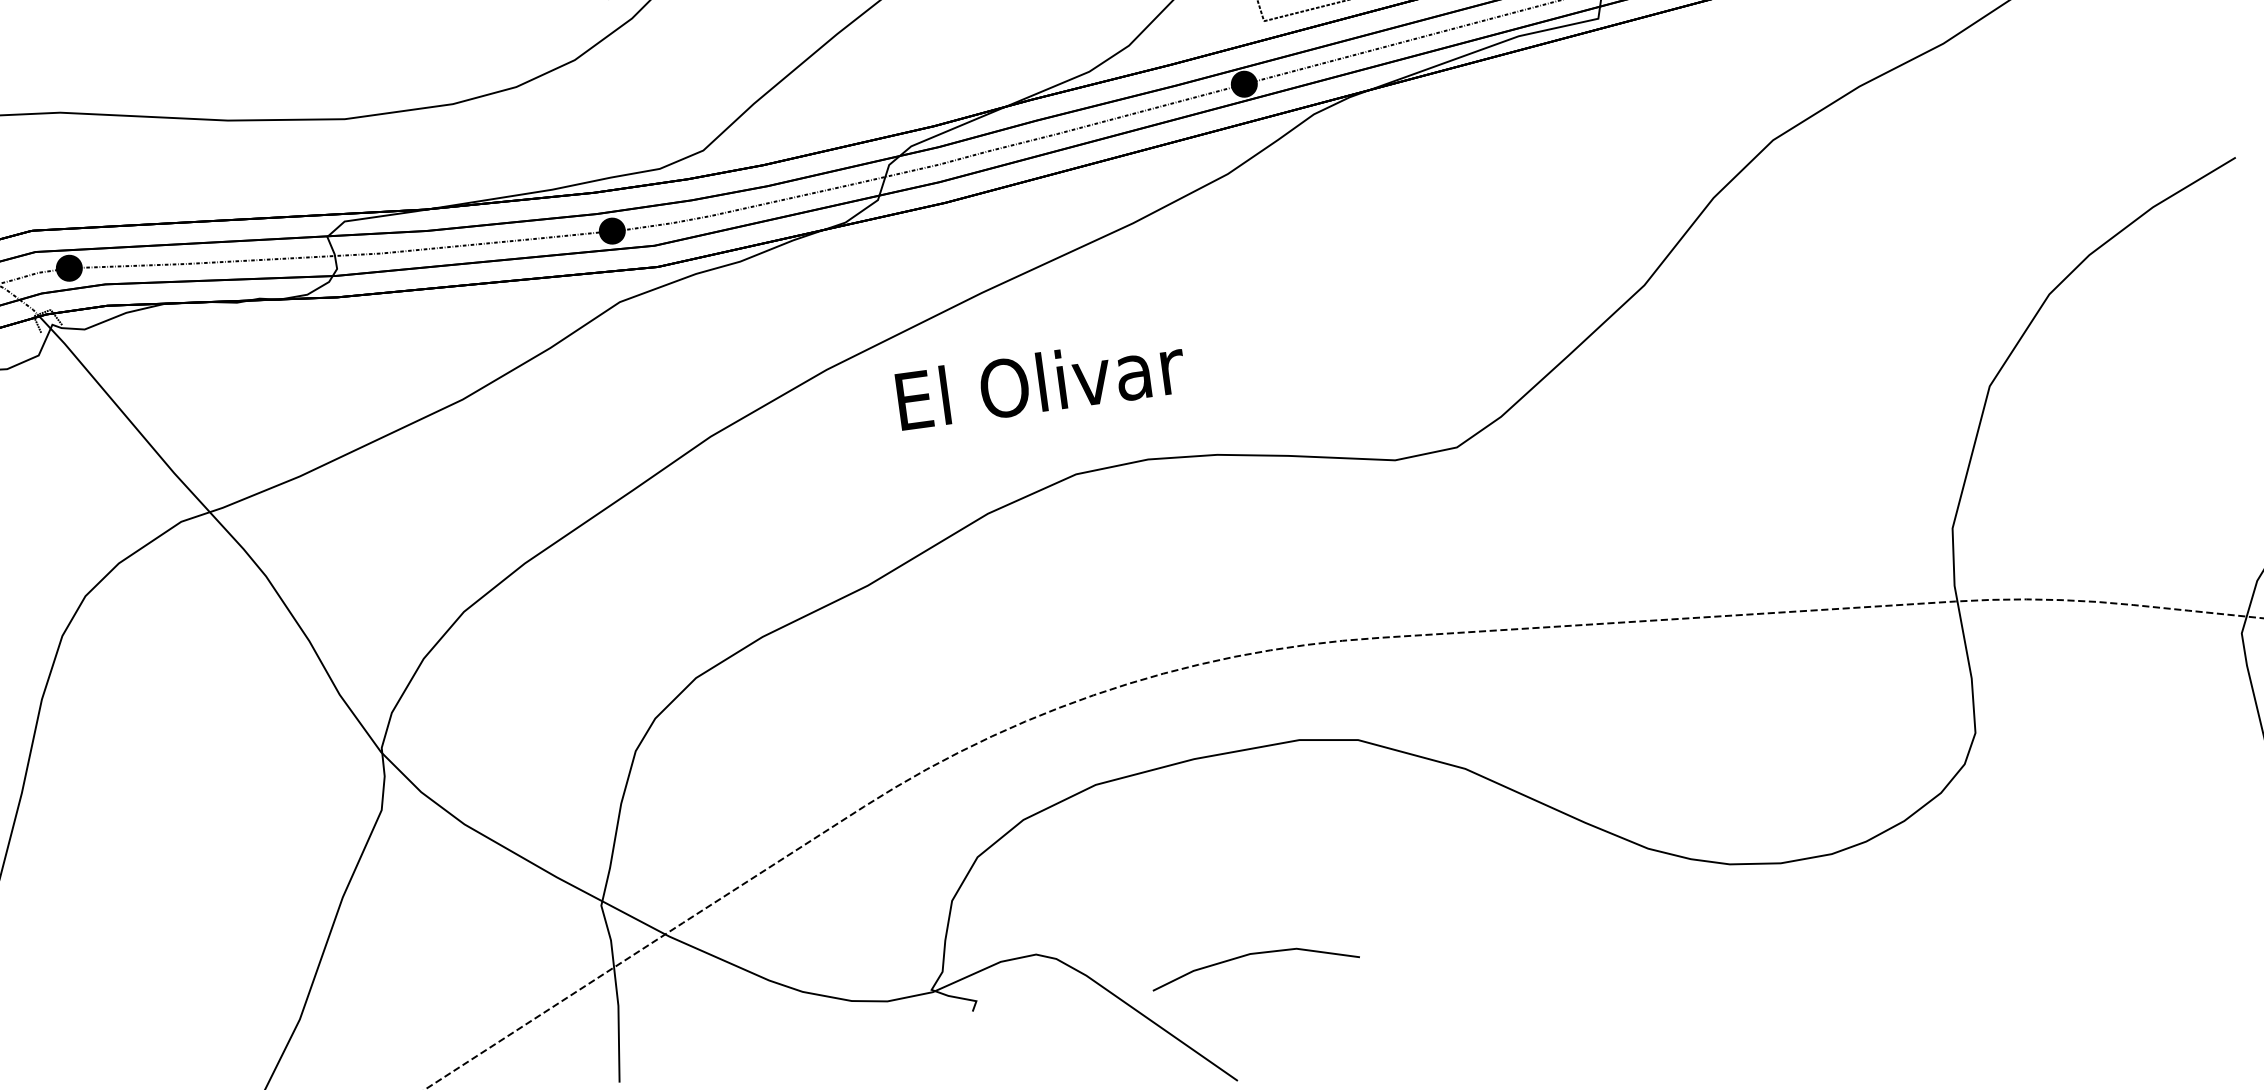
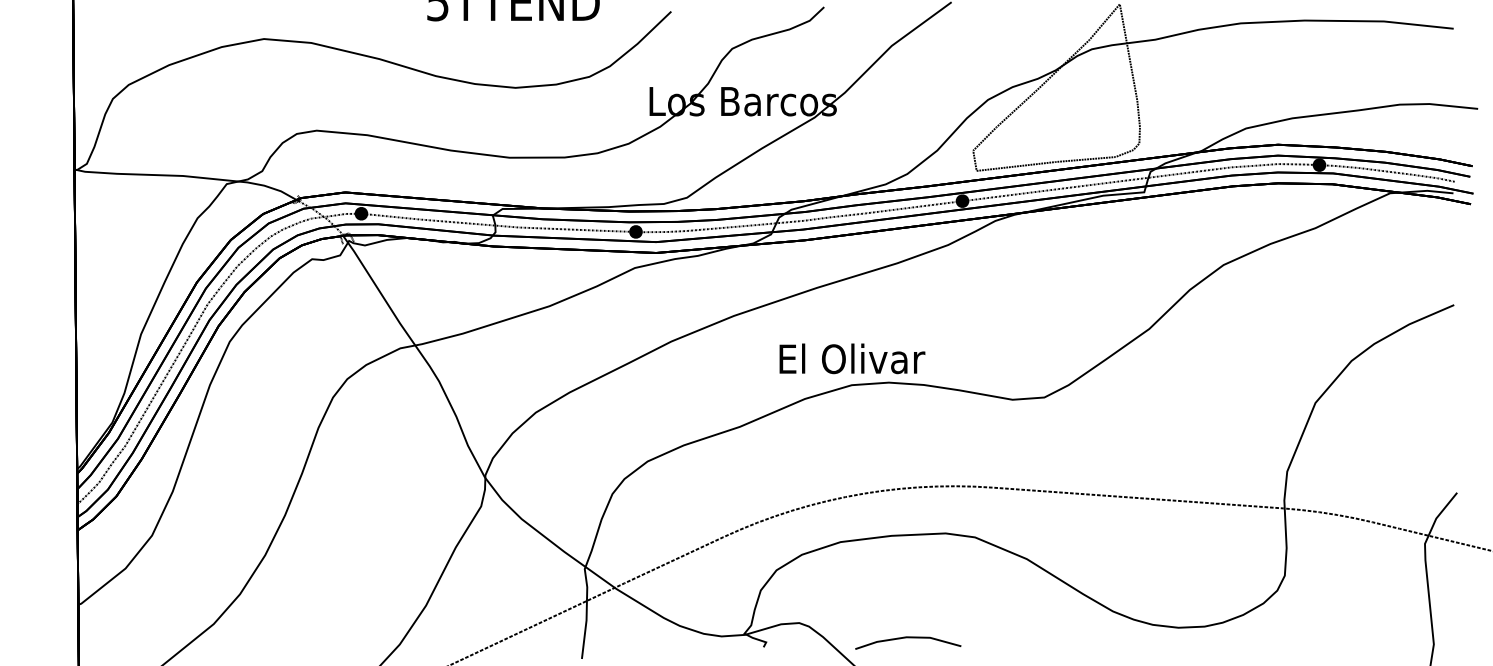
text: (1040, 381) -> (852, 358), moved

